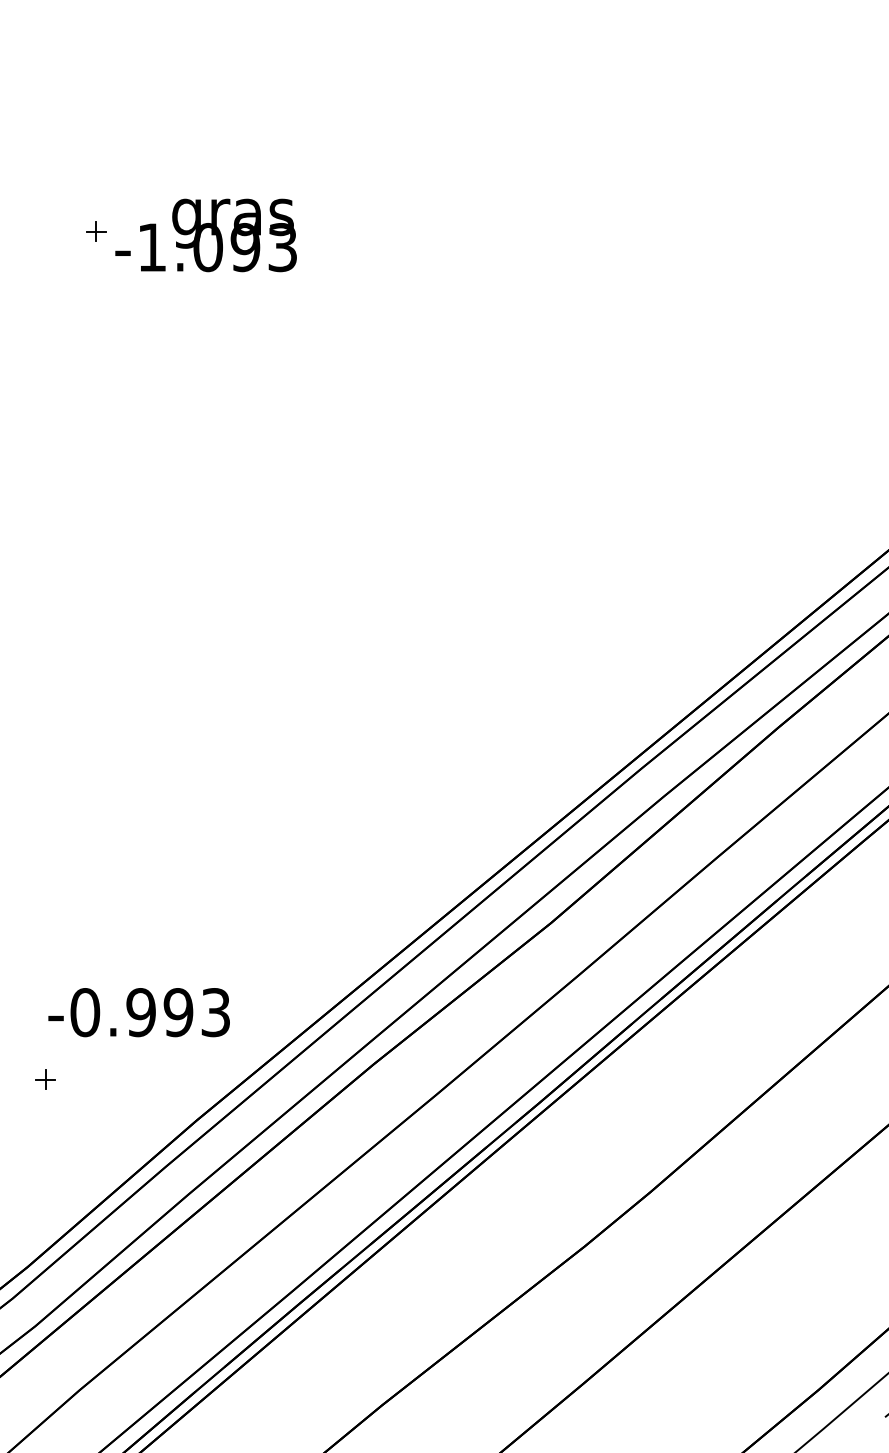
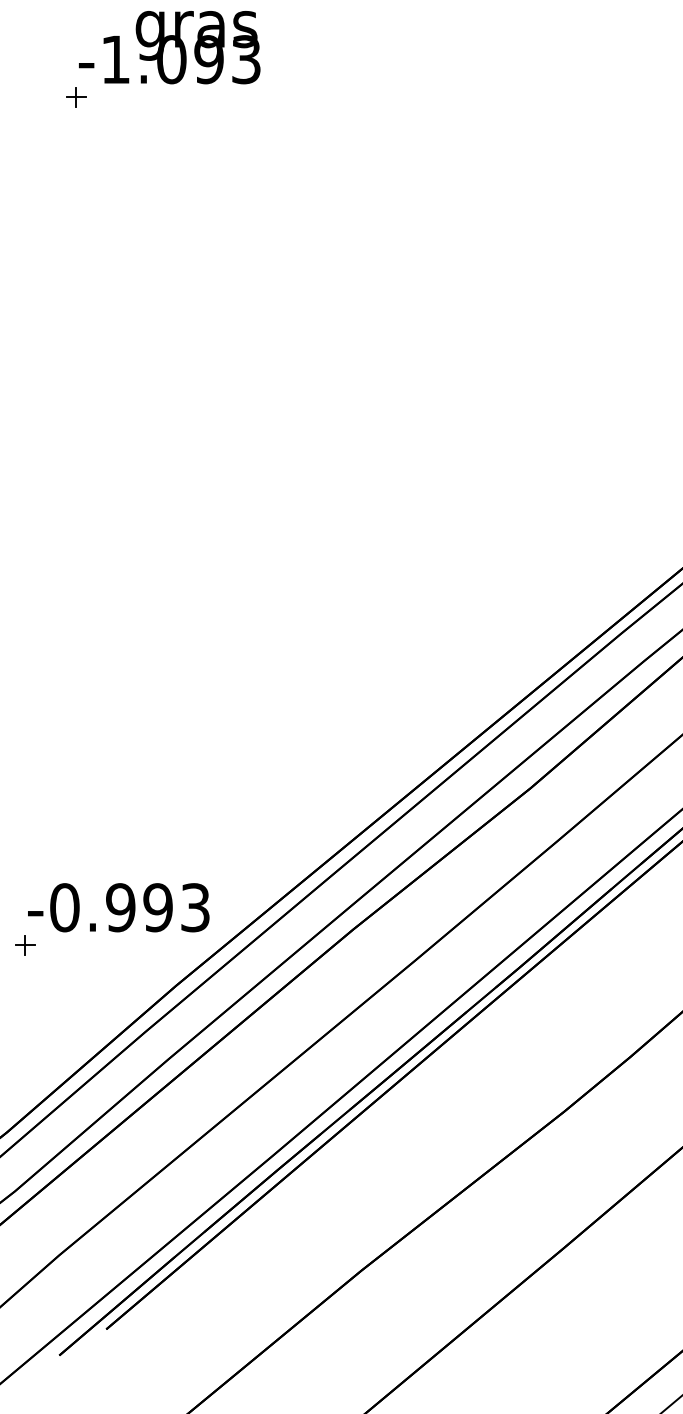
text: (205, 235) -> (169, 47), moved
text: (138, 1012) -> (118, 907), moved

